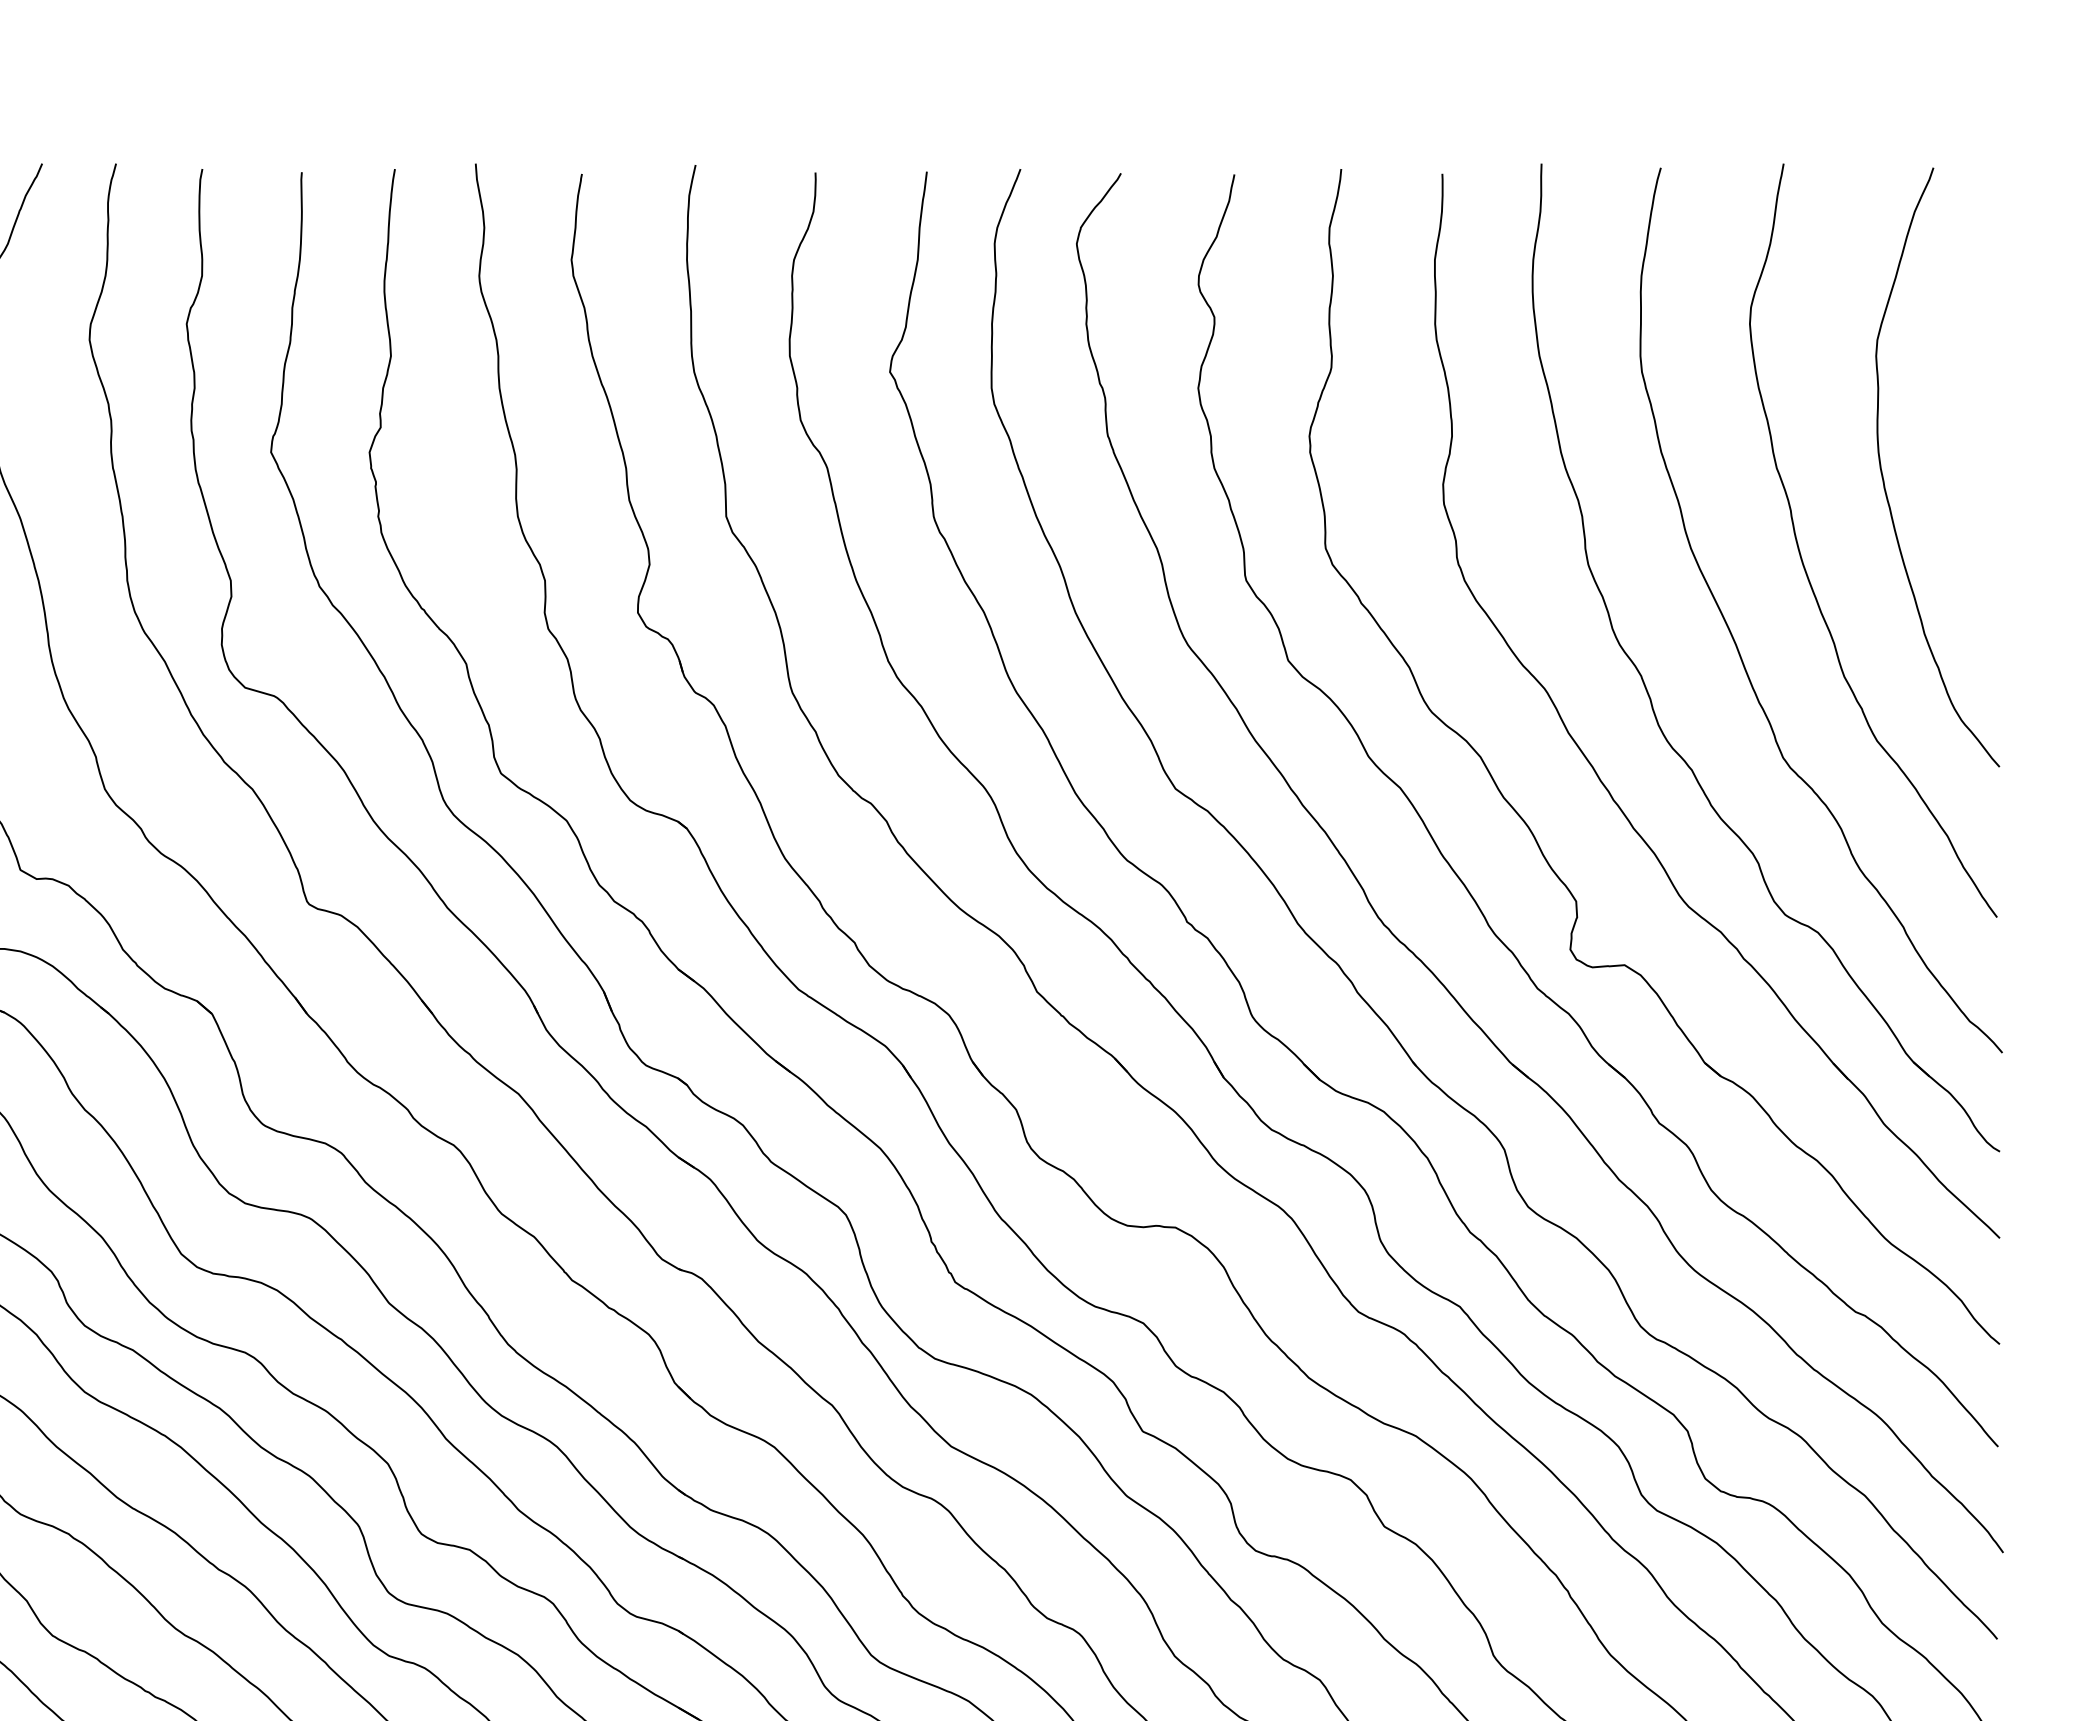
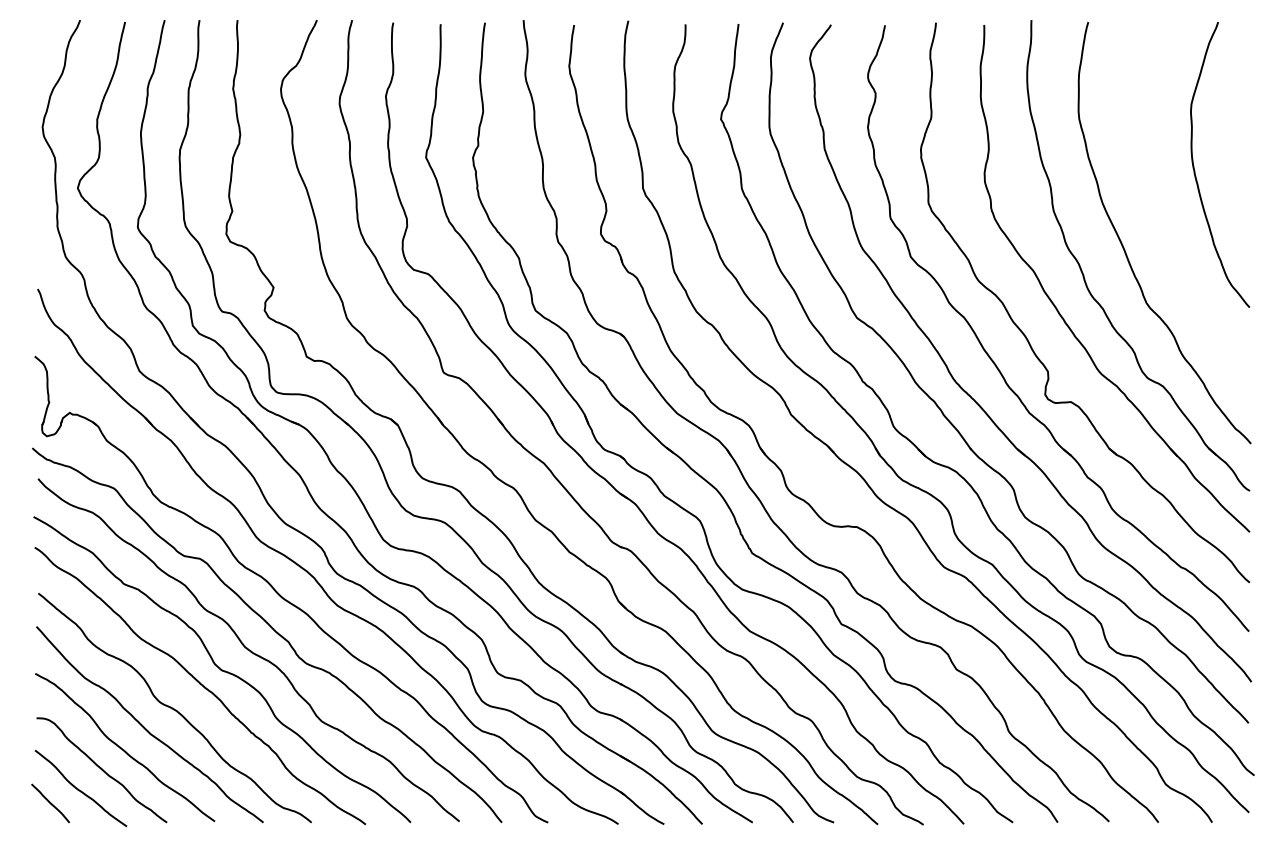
curve: (1806, 565) -> (1157, 211), removed

